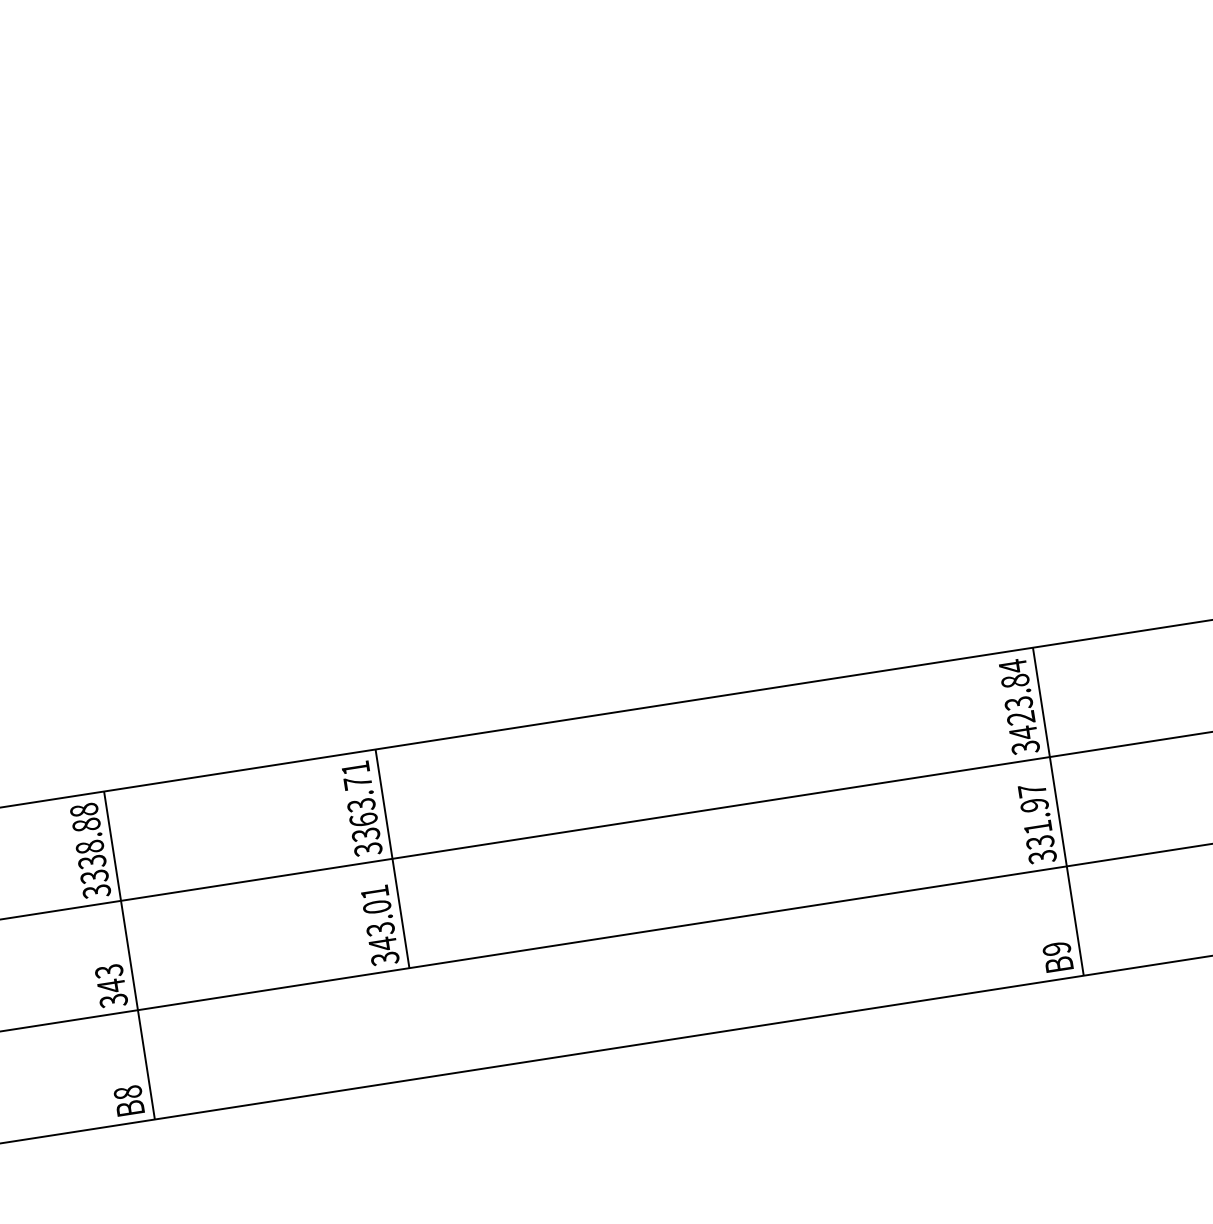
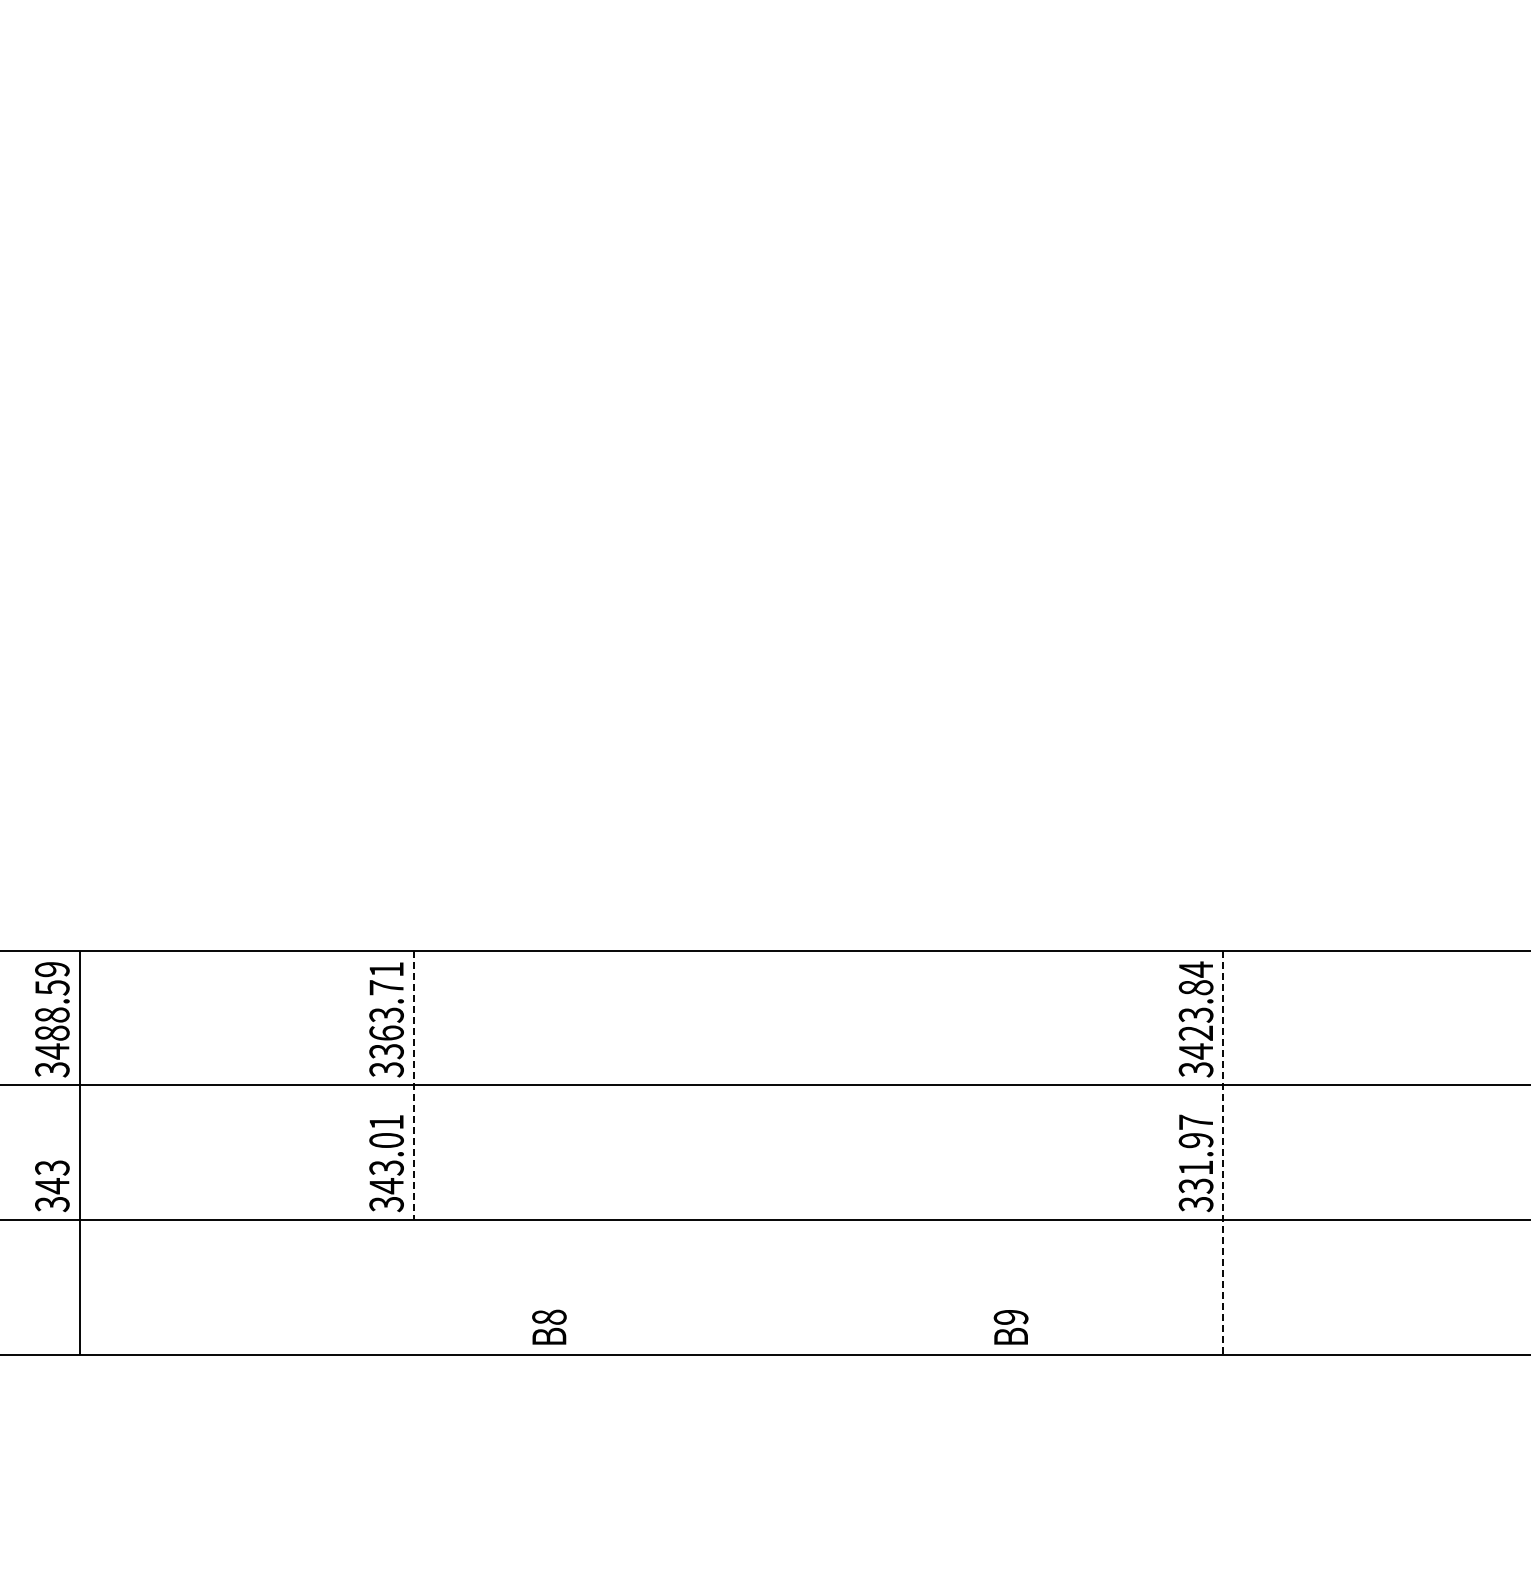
line: (1058, 811) -> (1223, 1152), solid -> dashed
text: (89, 843) -> (52, 1010), 3338.88 -> 3488.59
line: (392, 858) -> (414, 1085), solid -> dashed
text: (1057, 957) -> (1010, 1327), moved
text: (129, 1100) -> (549, 1326), moved

